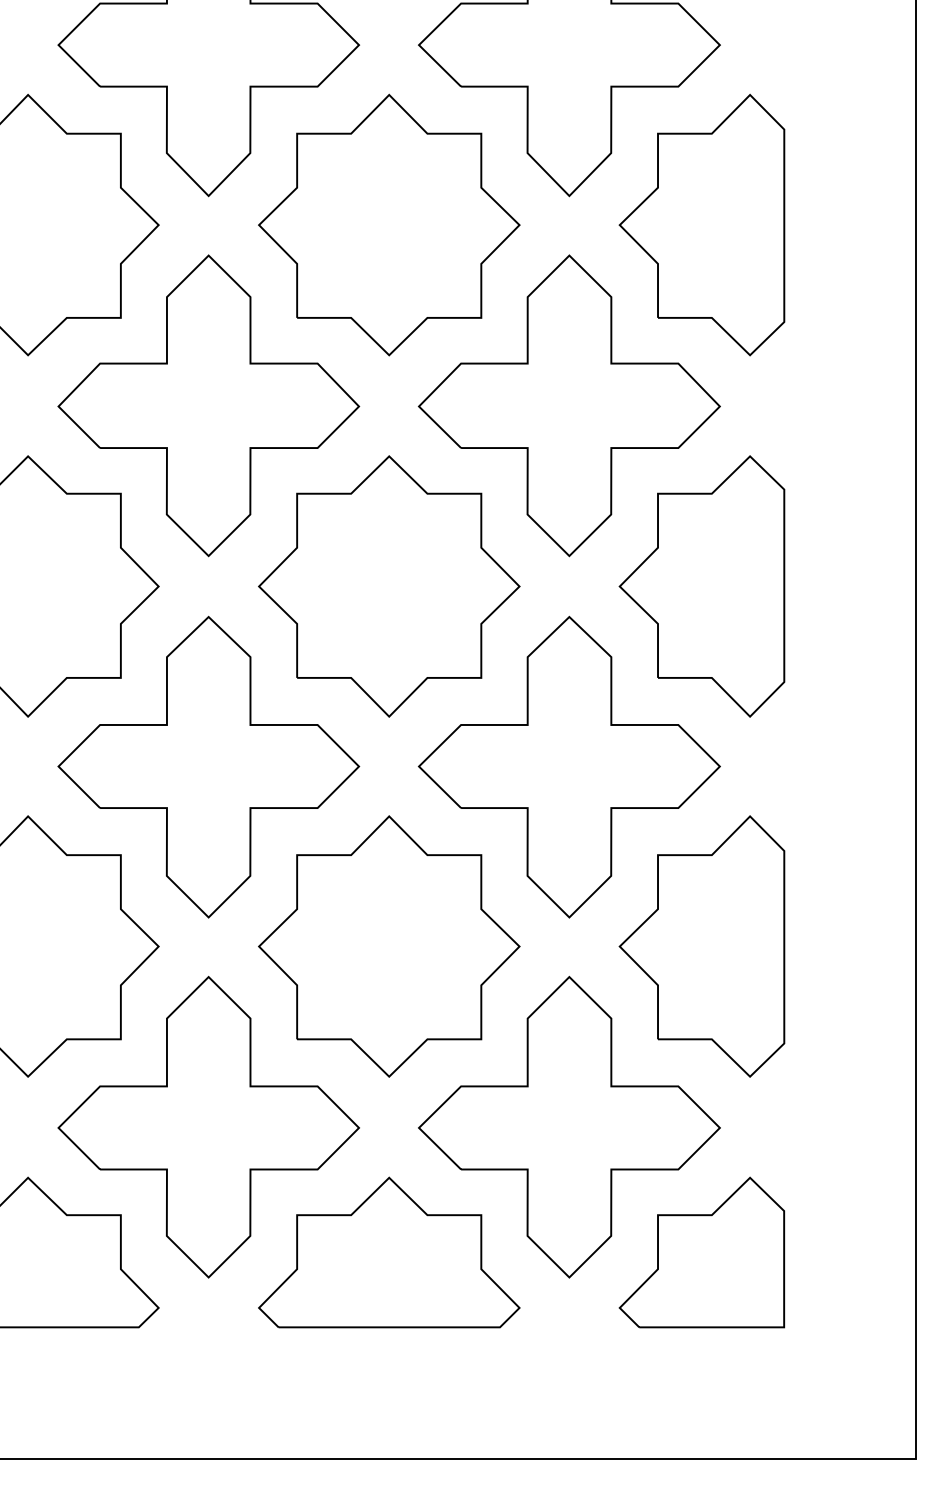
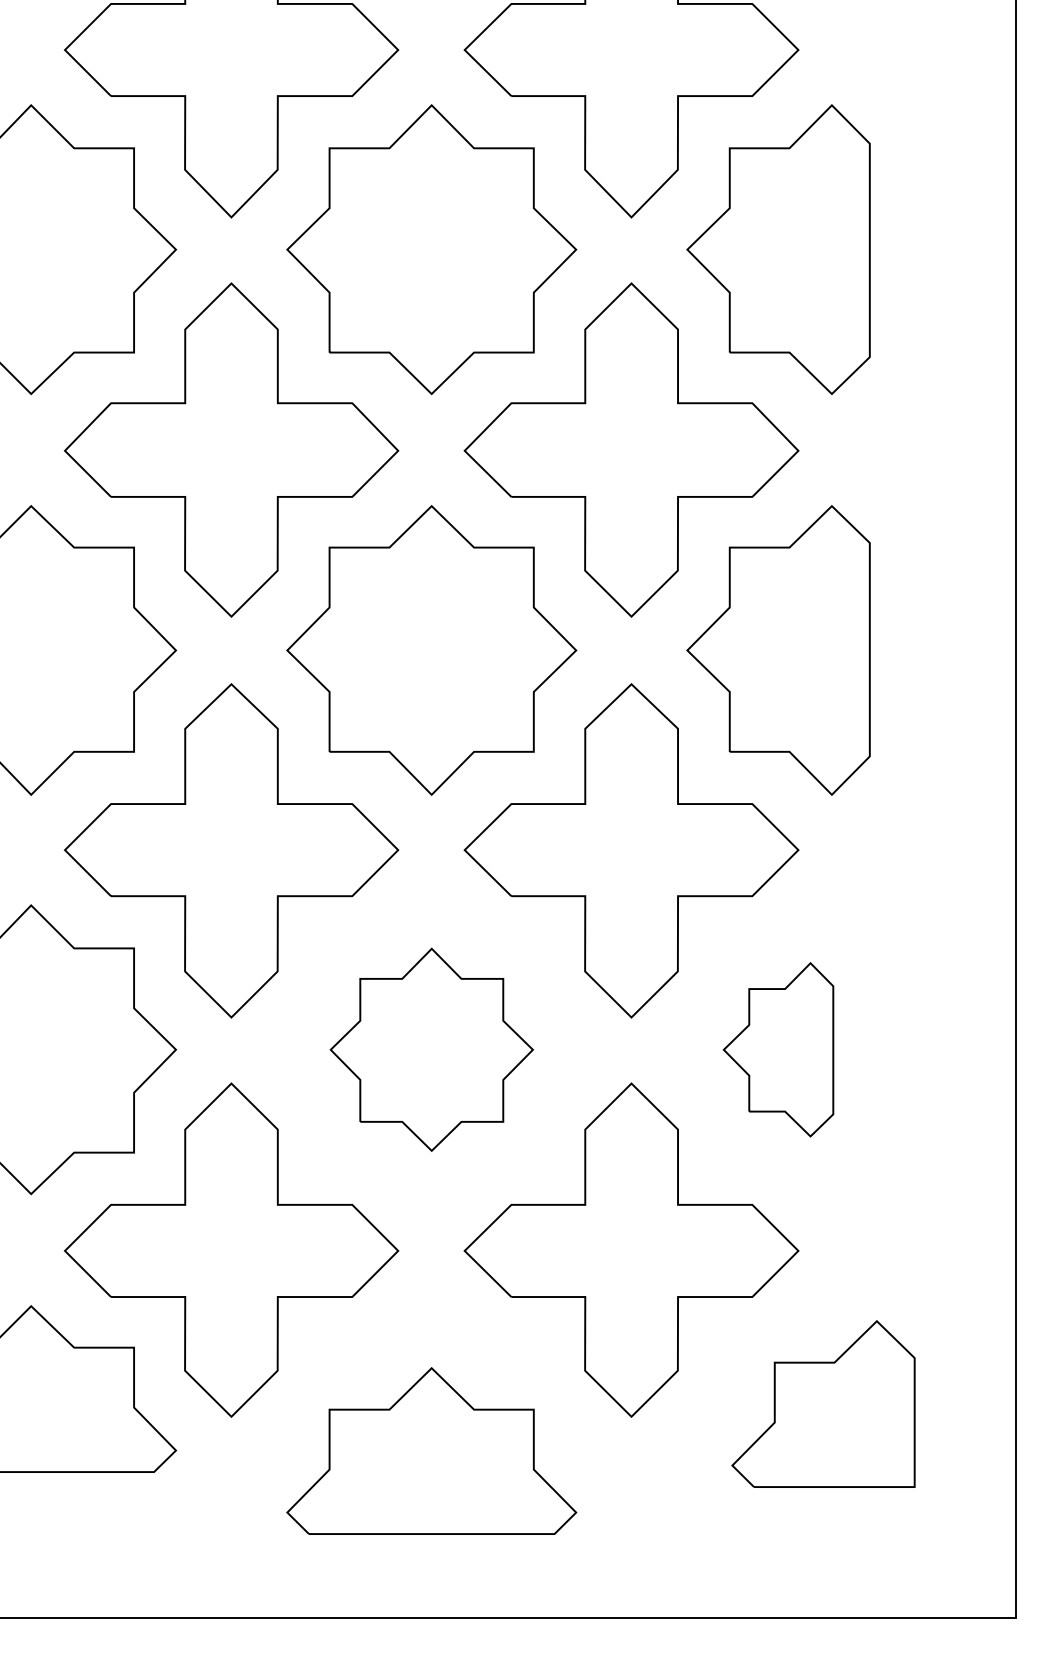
part: (389, 946) -> (431, 1049), size x0.7
part: (701, 946) -> (778, 1049), size x0.6
part: (389, 1251) -> (431, 1450), moved
part: (701, 1251) -> (823, 1403), moved

